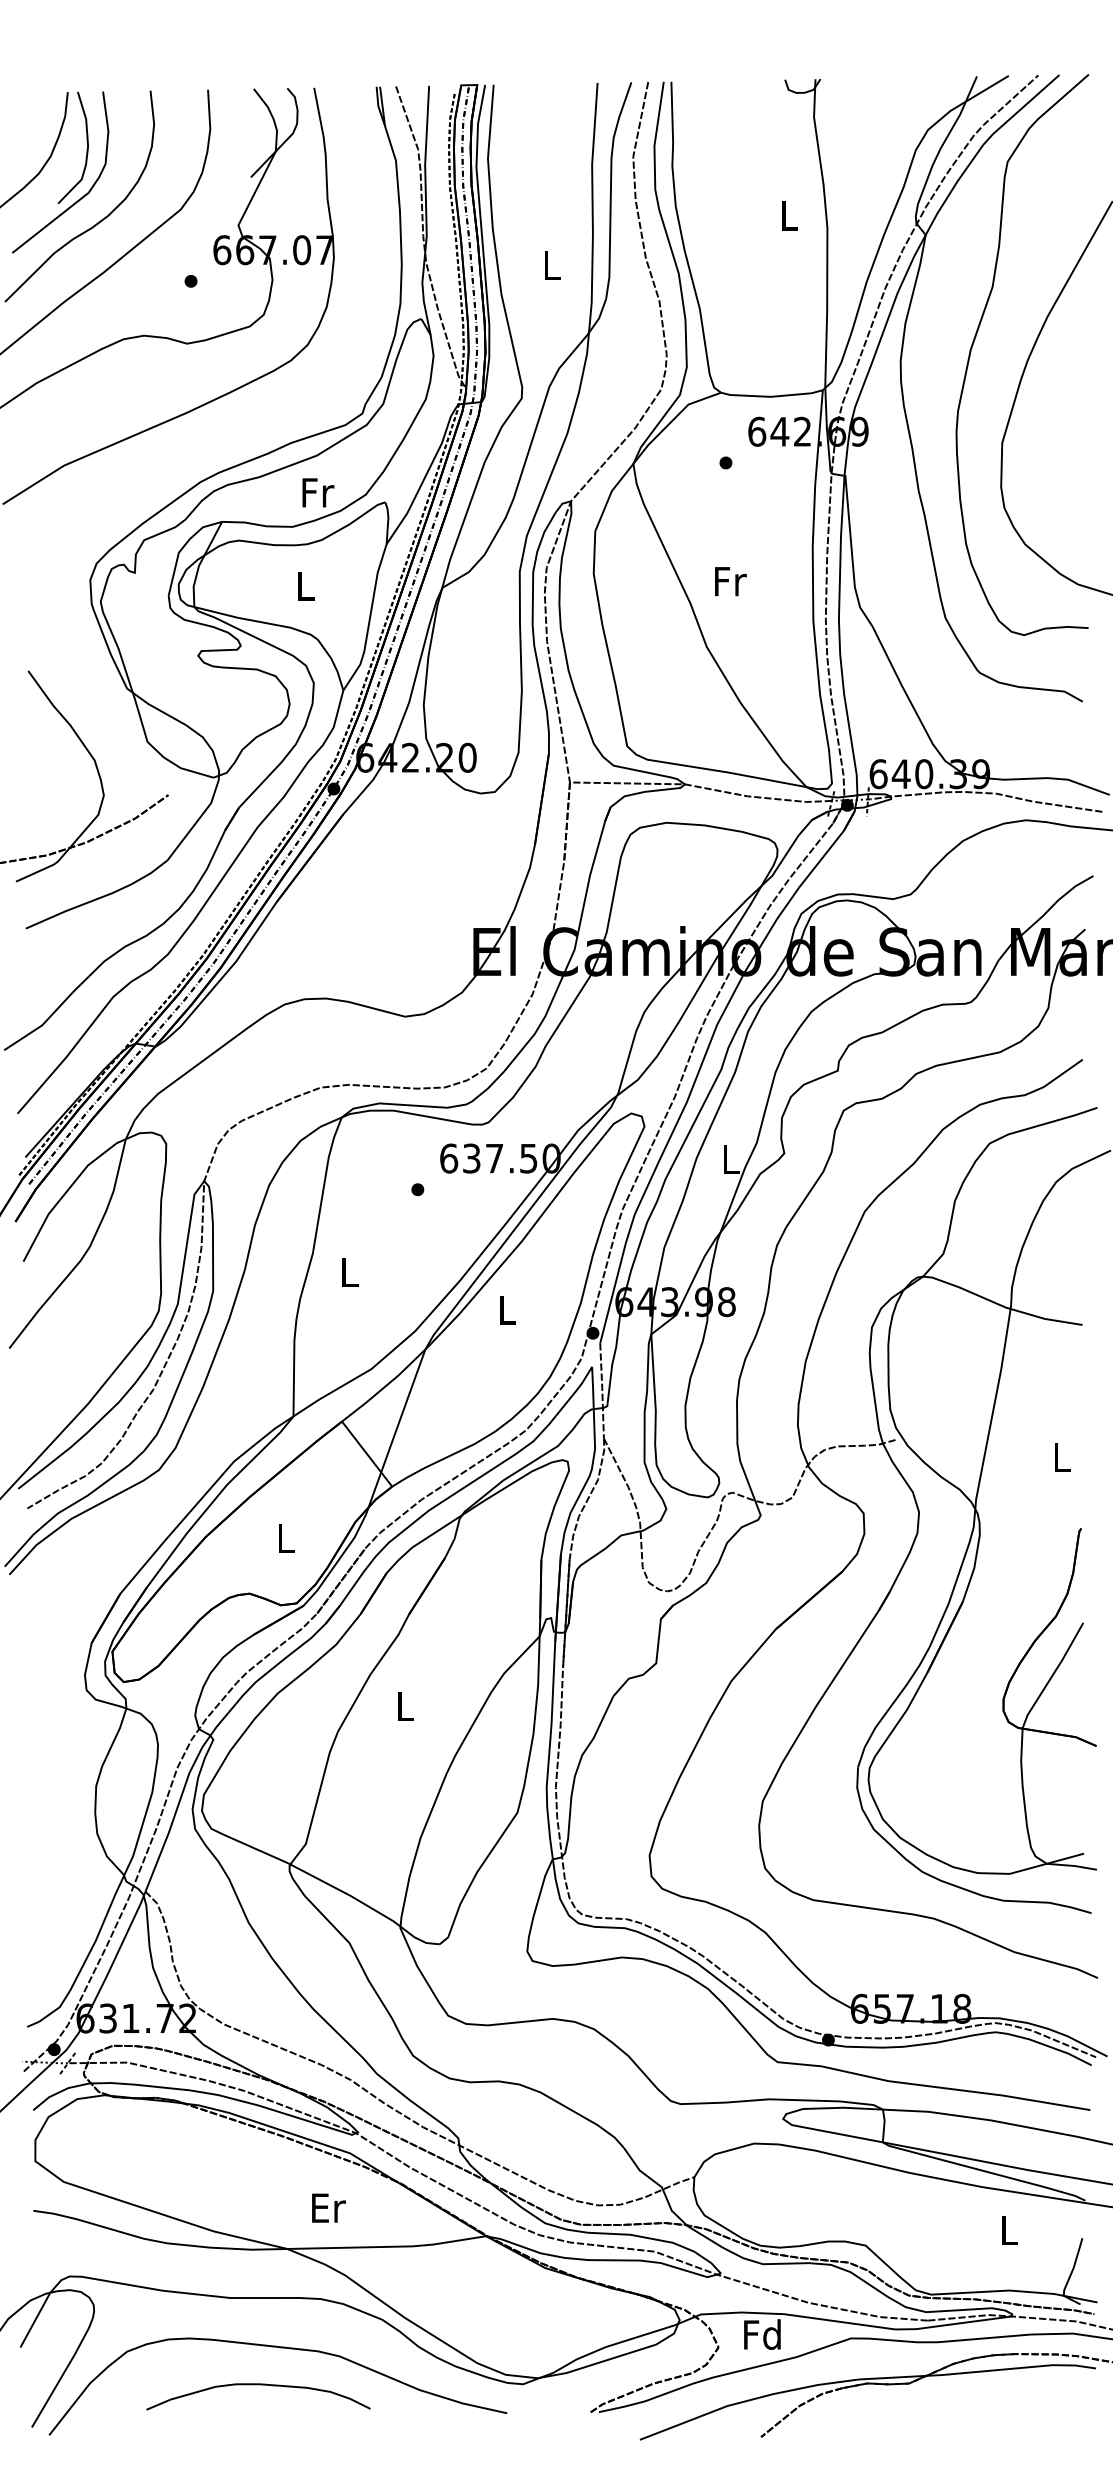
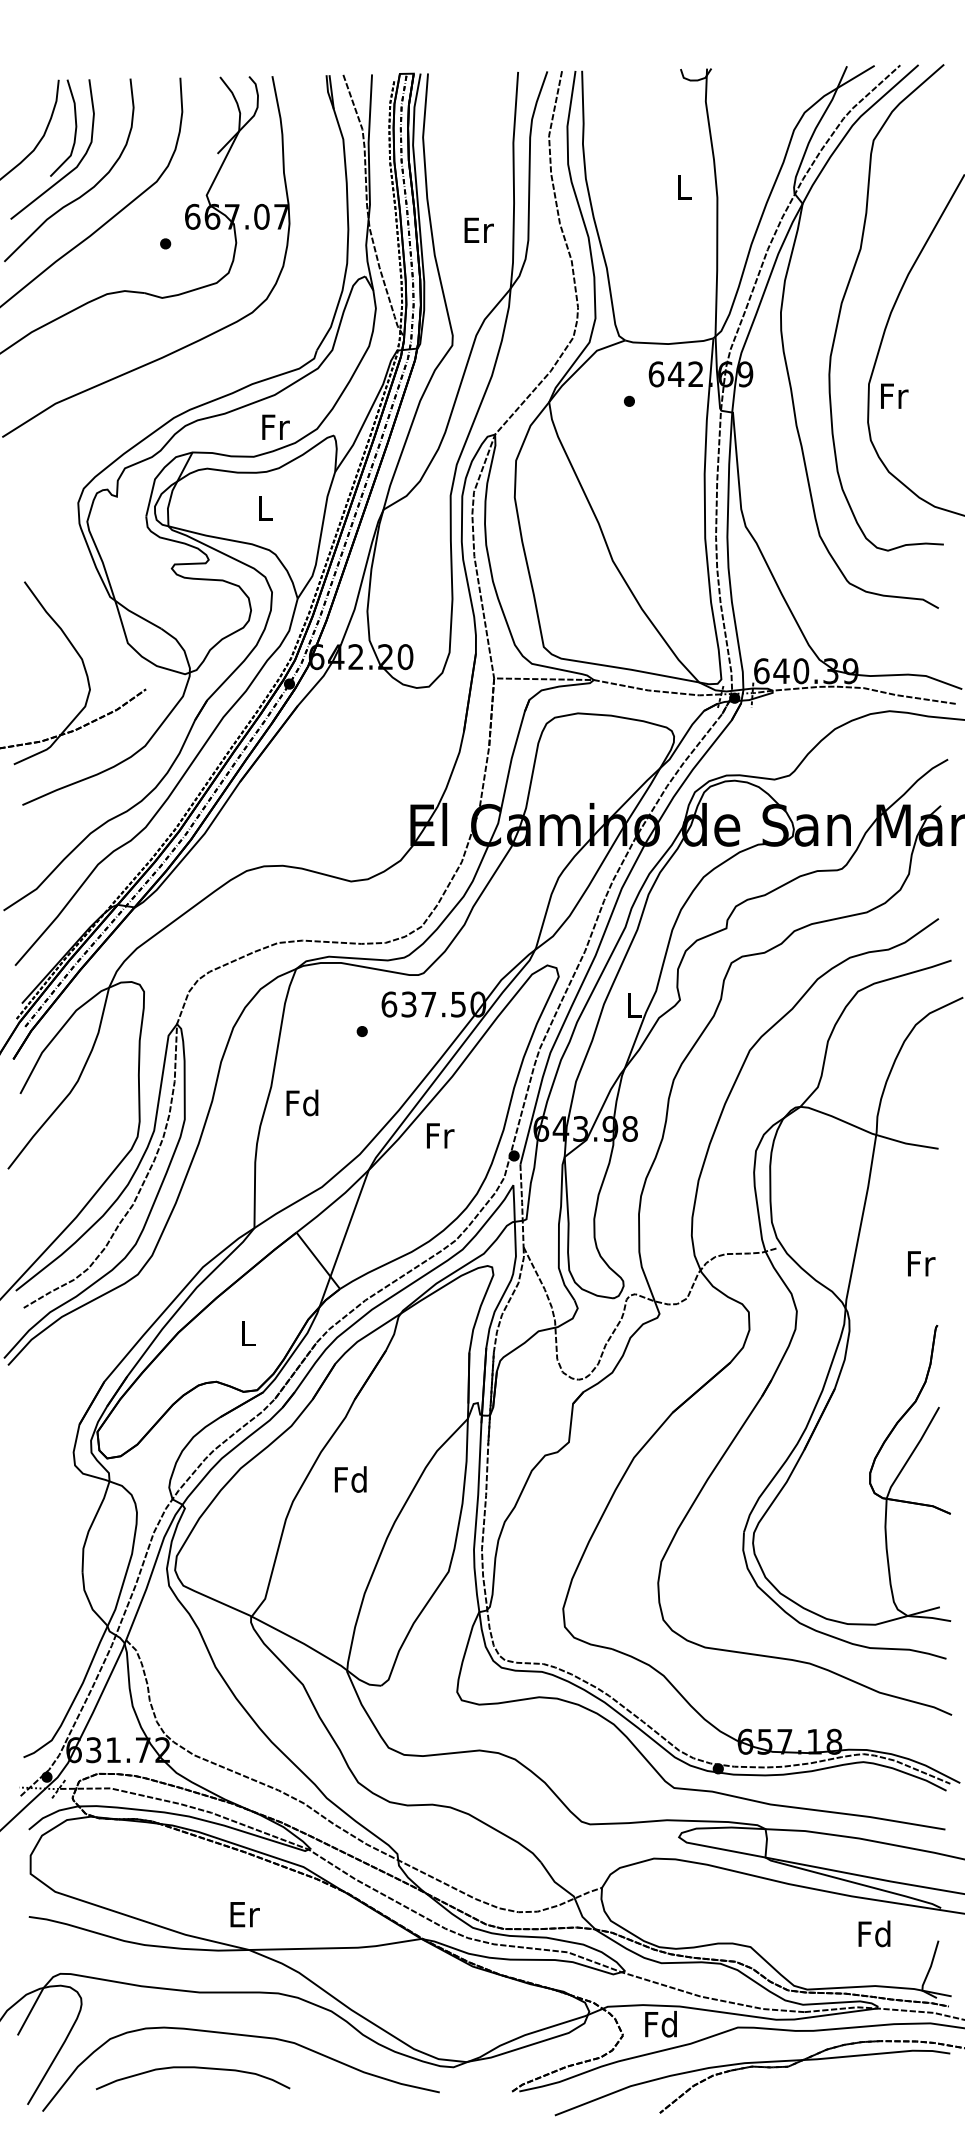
text: (551, 264) -> (478, 229), L -> Er
text: (730, 580) -> (894, 395), moved
text: (348, 1271) -> (302, 1102), L -> Fd
text: (508, 1309) -> (440, 1135), L -> Fr
text: (1062, 1457) -> (921, 1263), L -> Fr
text: (404, 1706) -> (350, 1479), L -> Fd
text: (328, 2208) -> (244, 1914), moved
text: (1008, 2229) -> (874, 1933), L -> Fd
curve: (257, 2385) -> (192, 2068), moved

